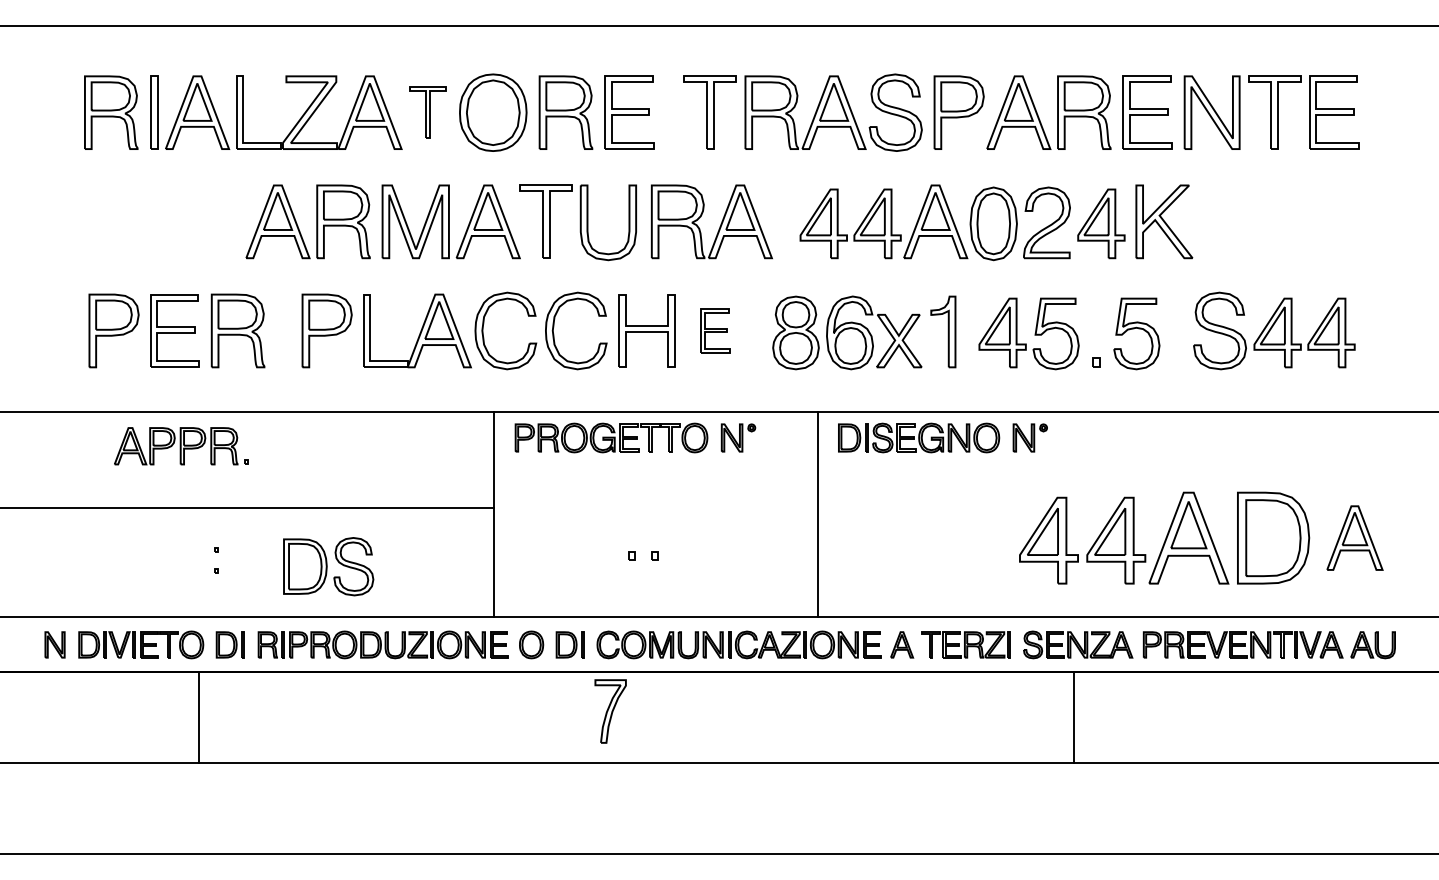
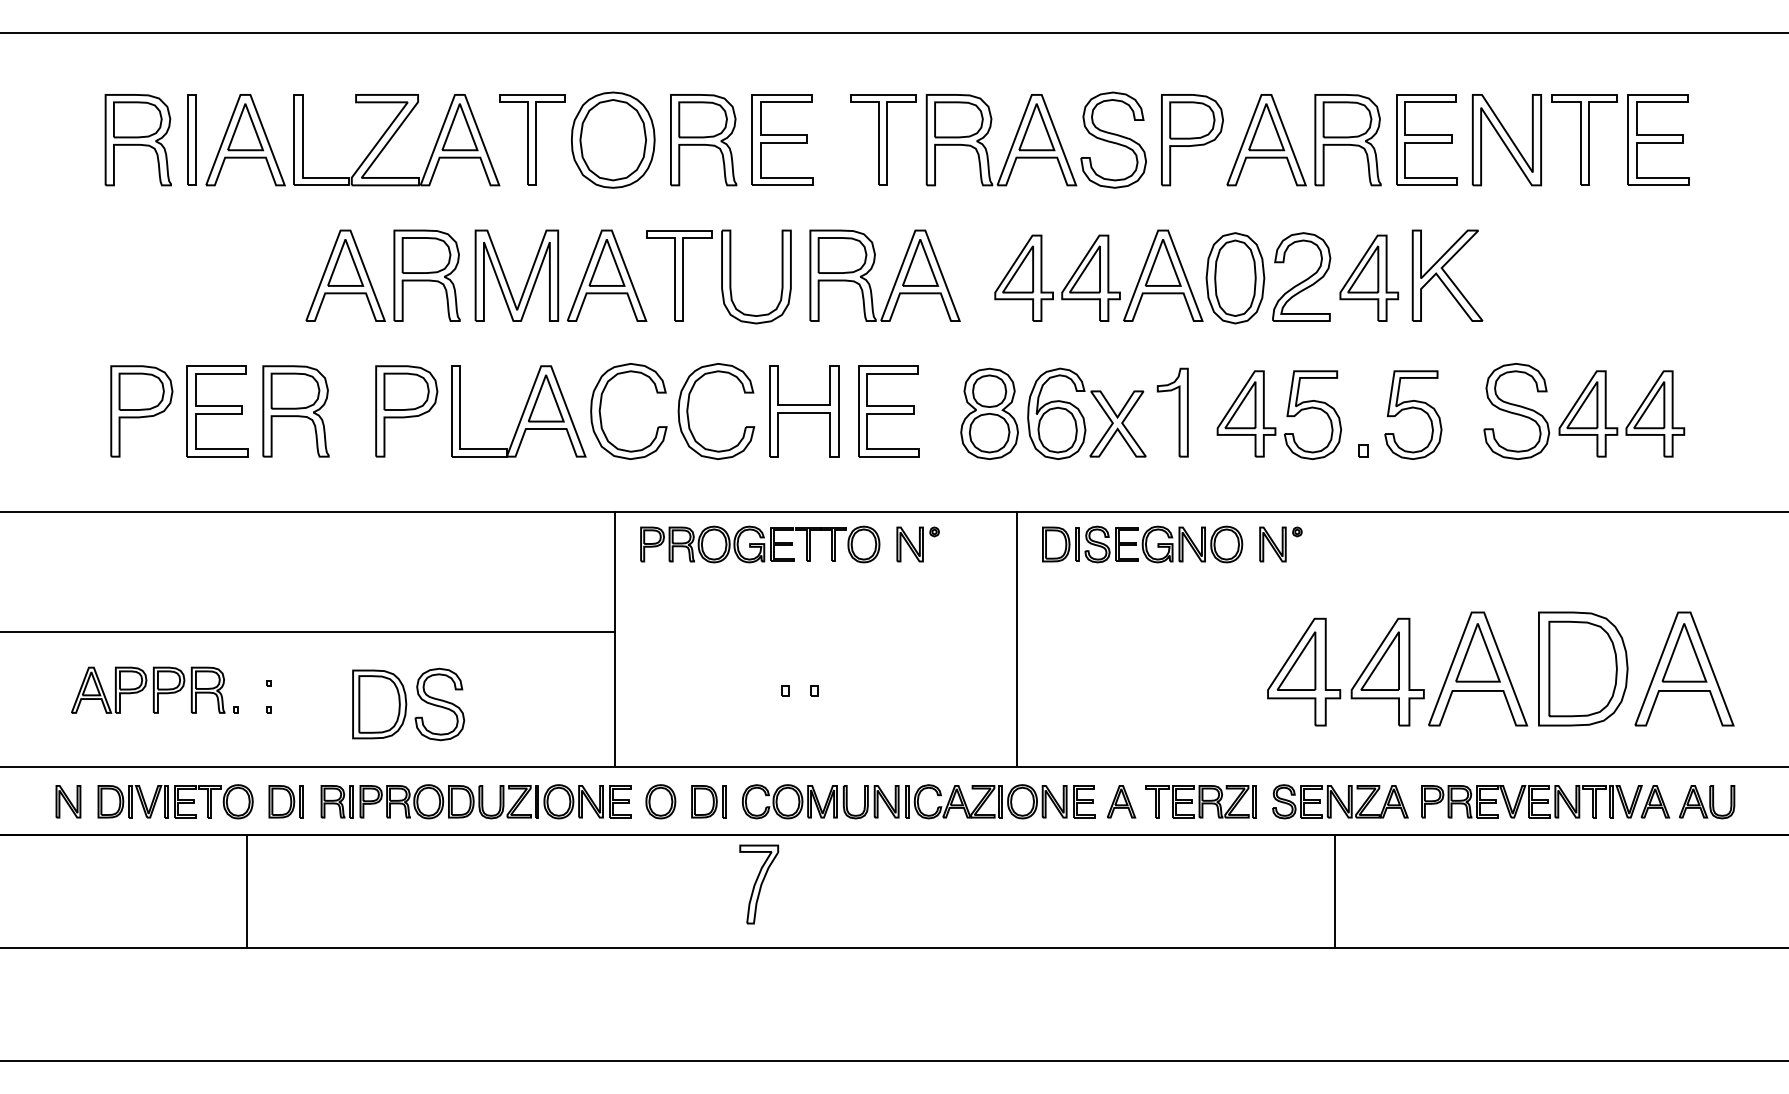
part: (427, 112) -> (531, 139), size x1.43
part: (715, 330) -> (889, 410), size x1.67
part: (181, 446) -> (154, 690), moved
part: (1354, 537) -> (1683, 668), size x1.43

